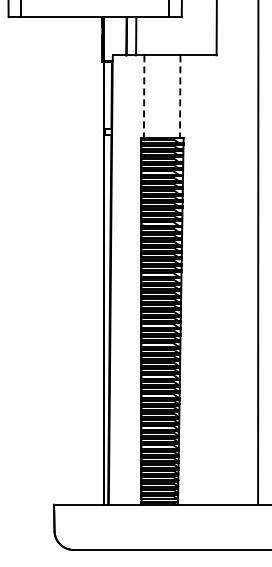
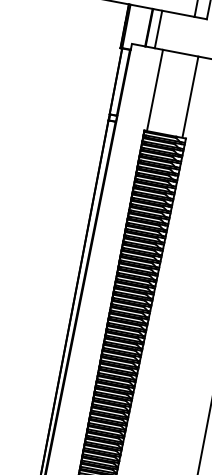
line: (144, 96) -> (155, 90), dashed -> solid
line: (180, 96) -> (190, 96), dashed -> solid

